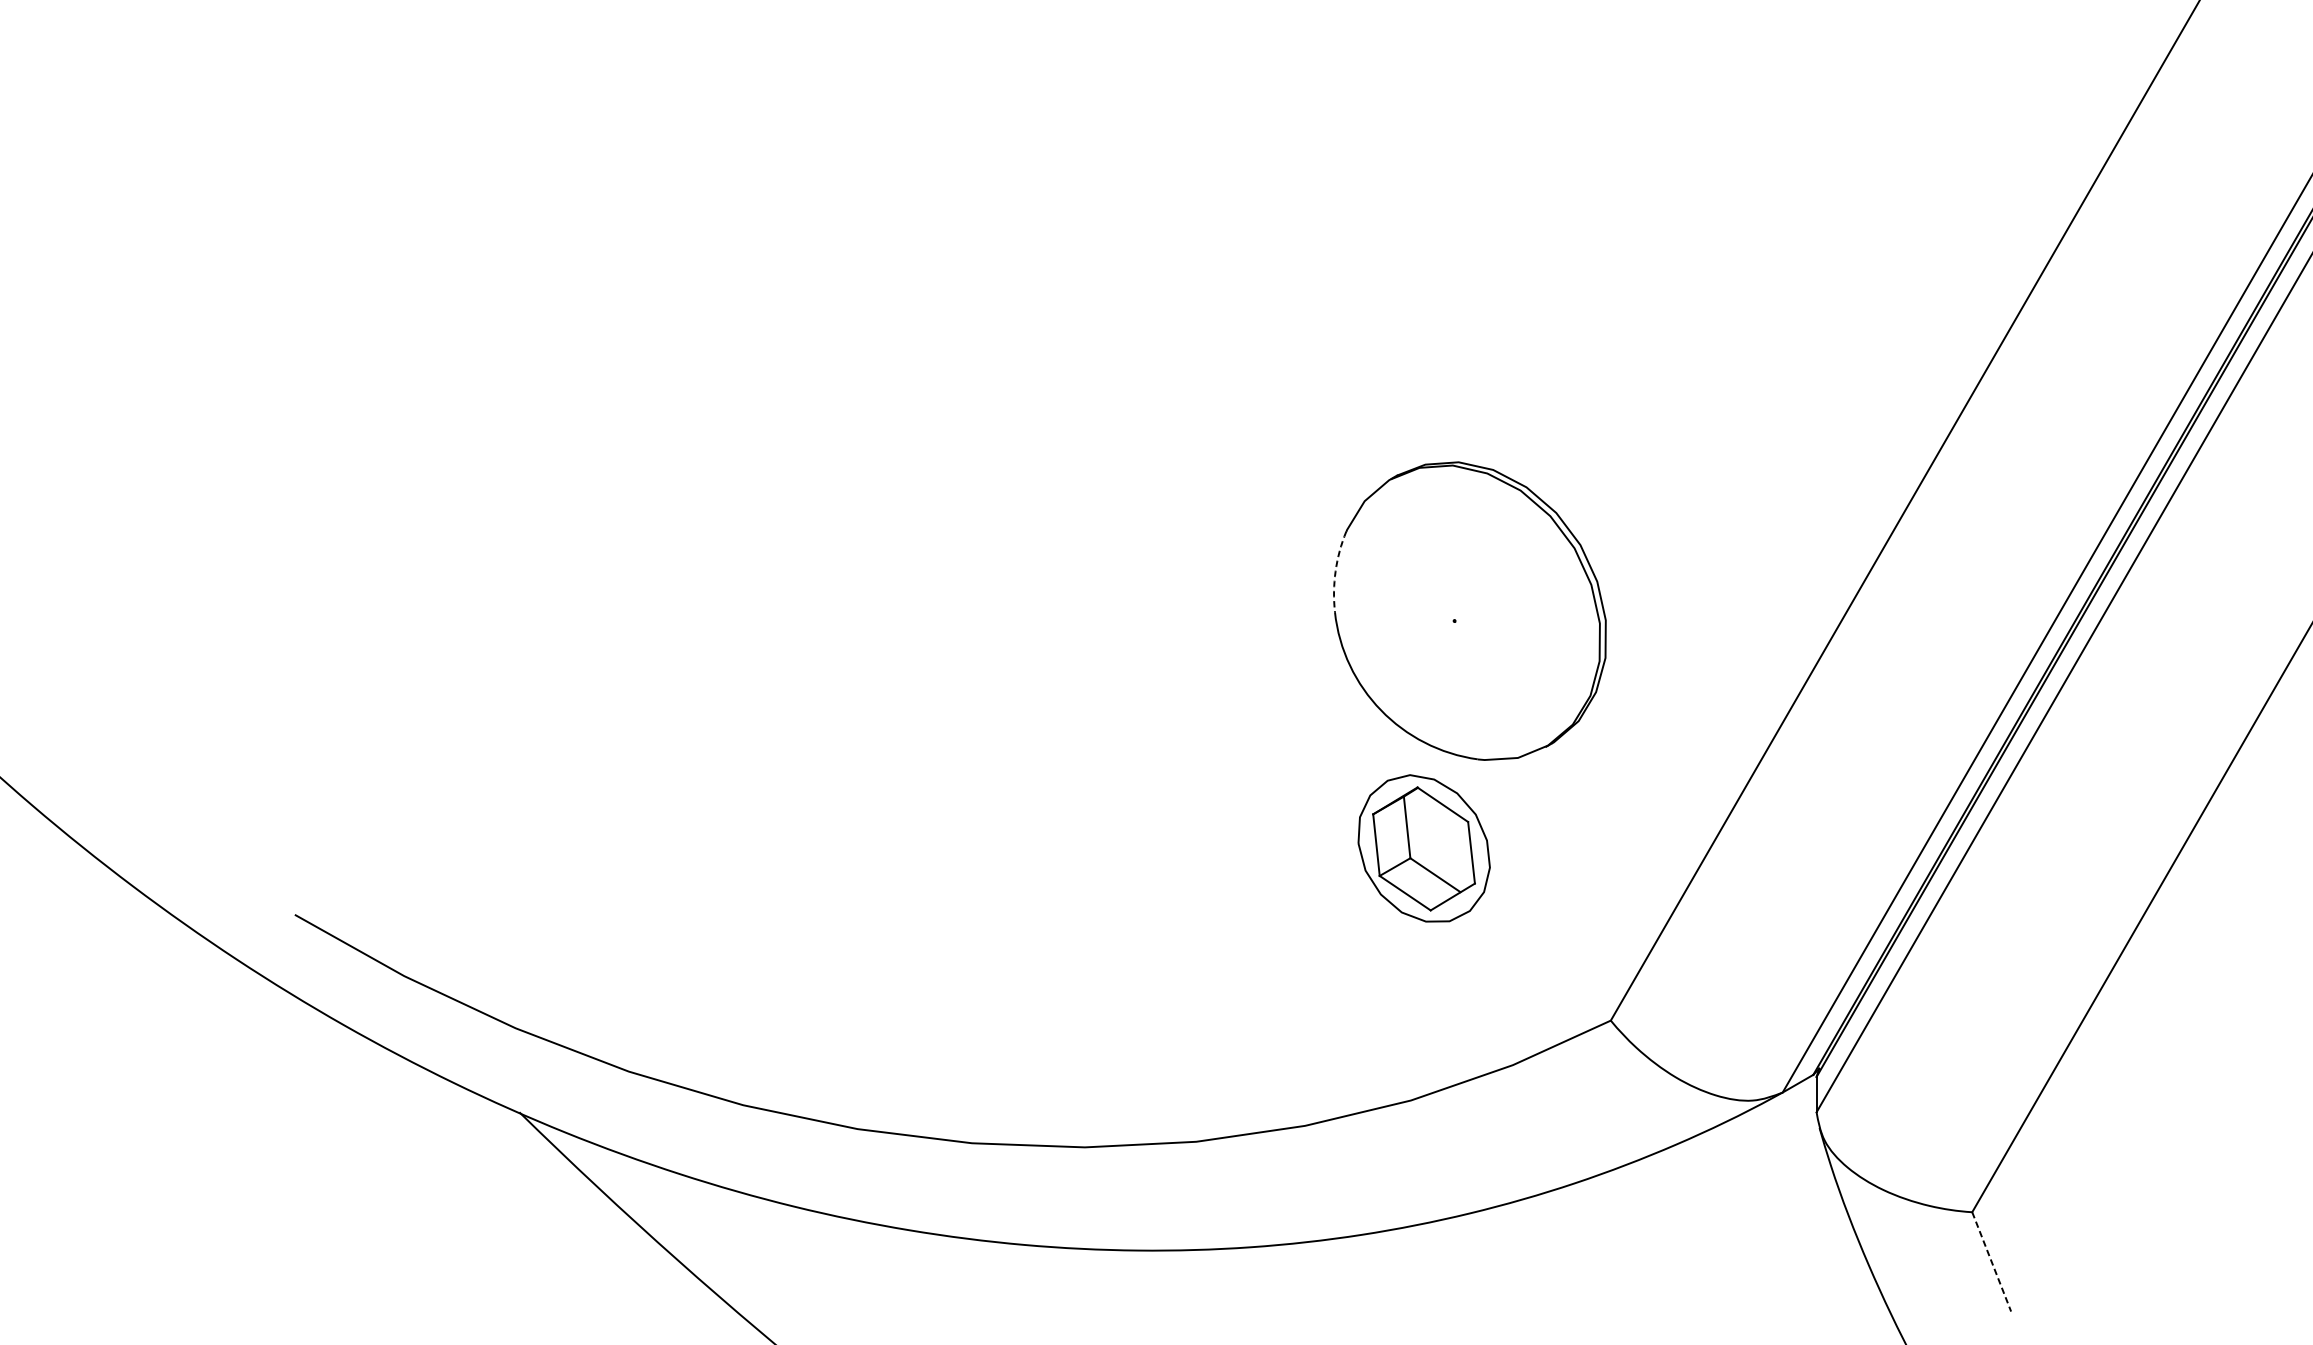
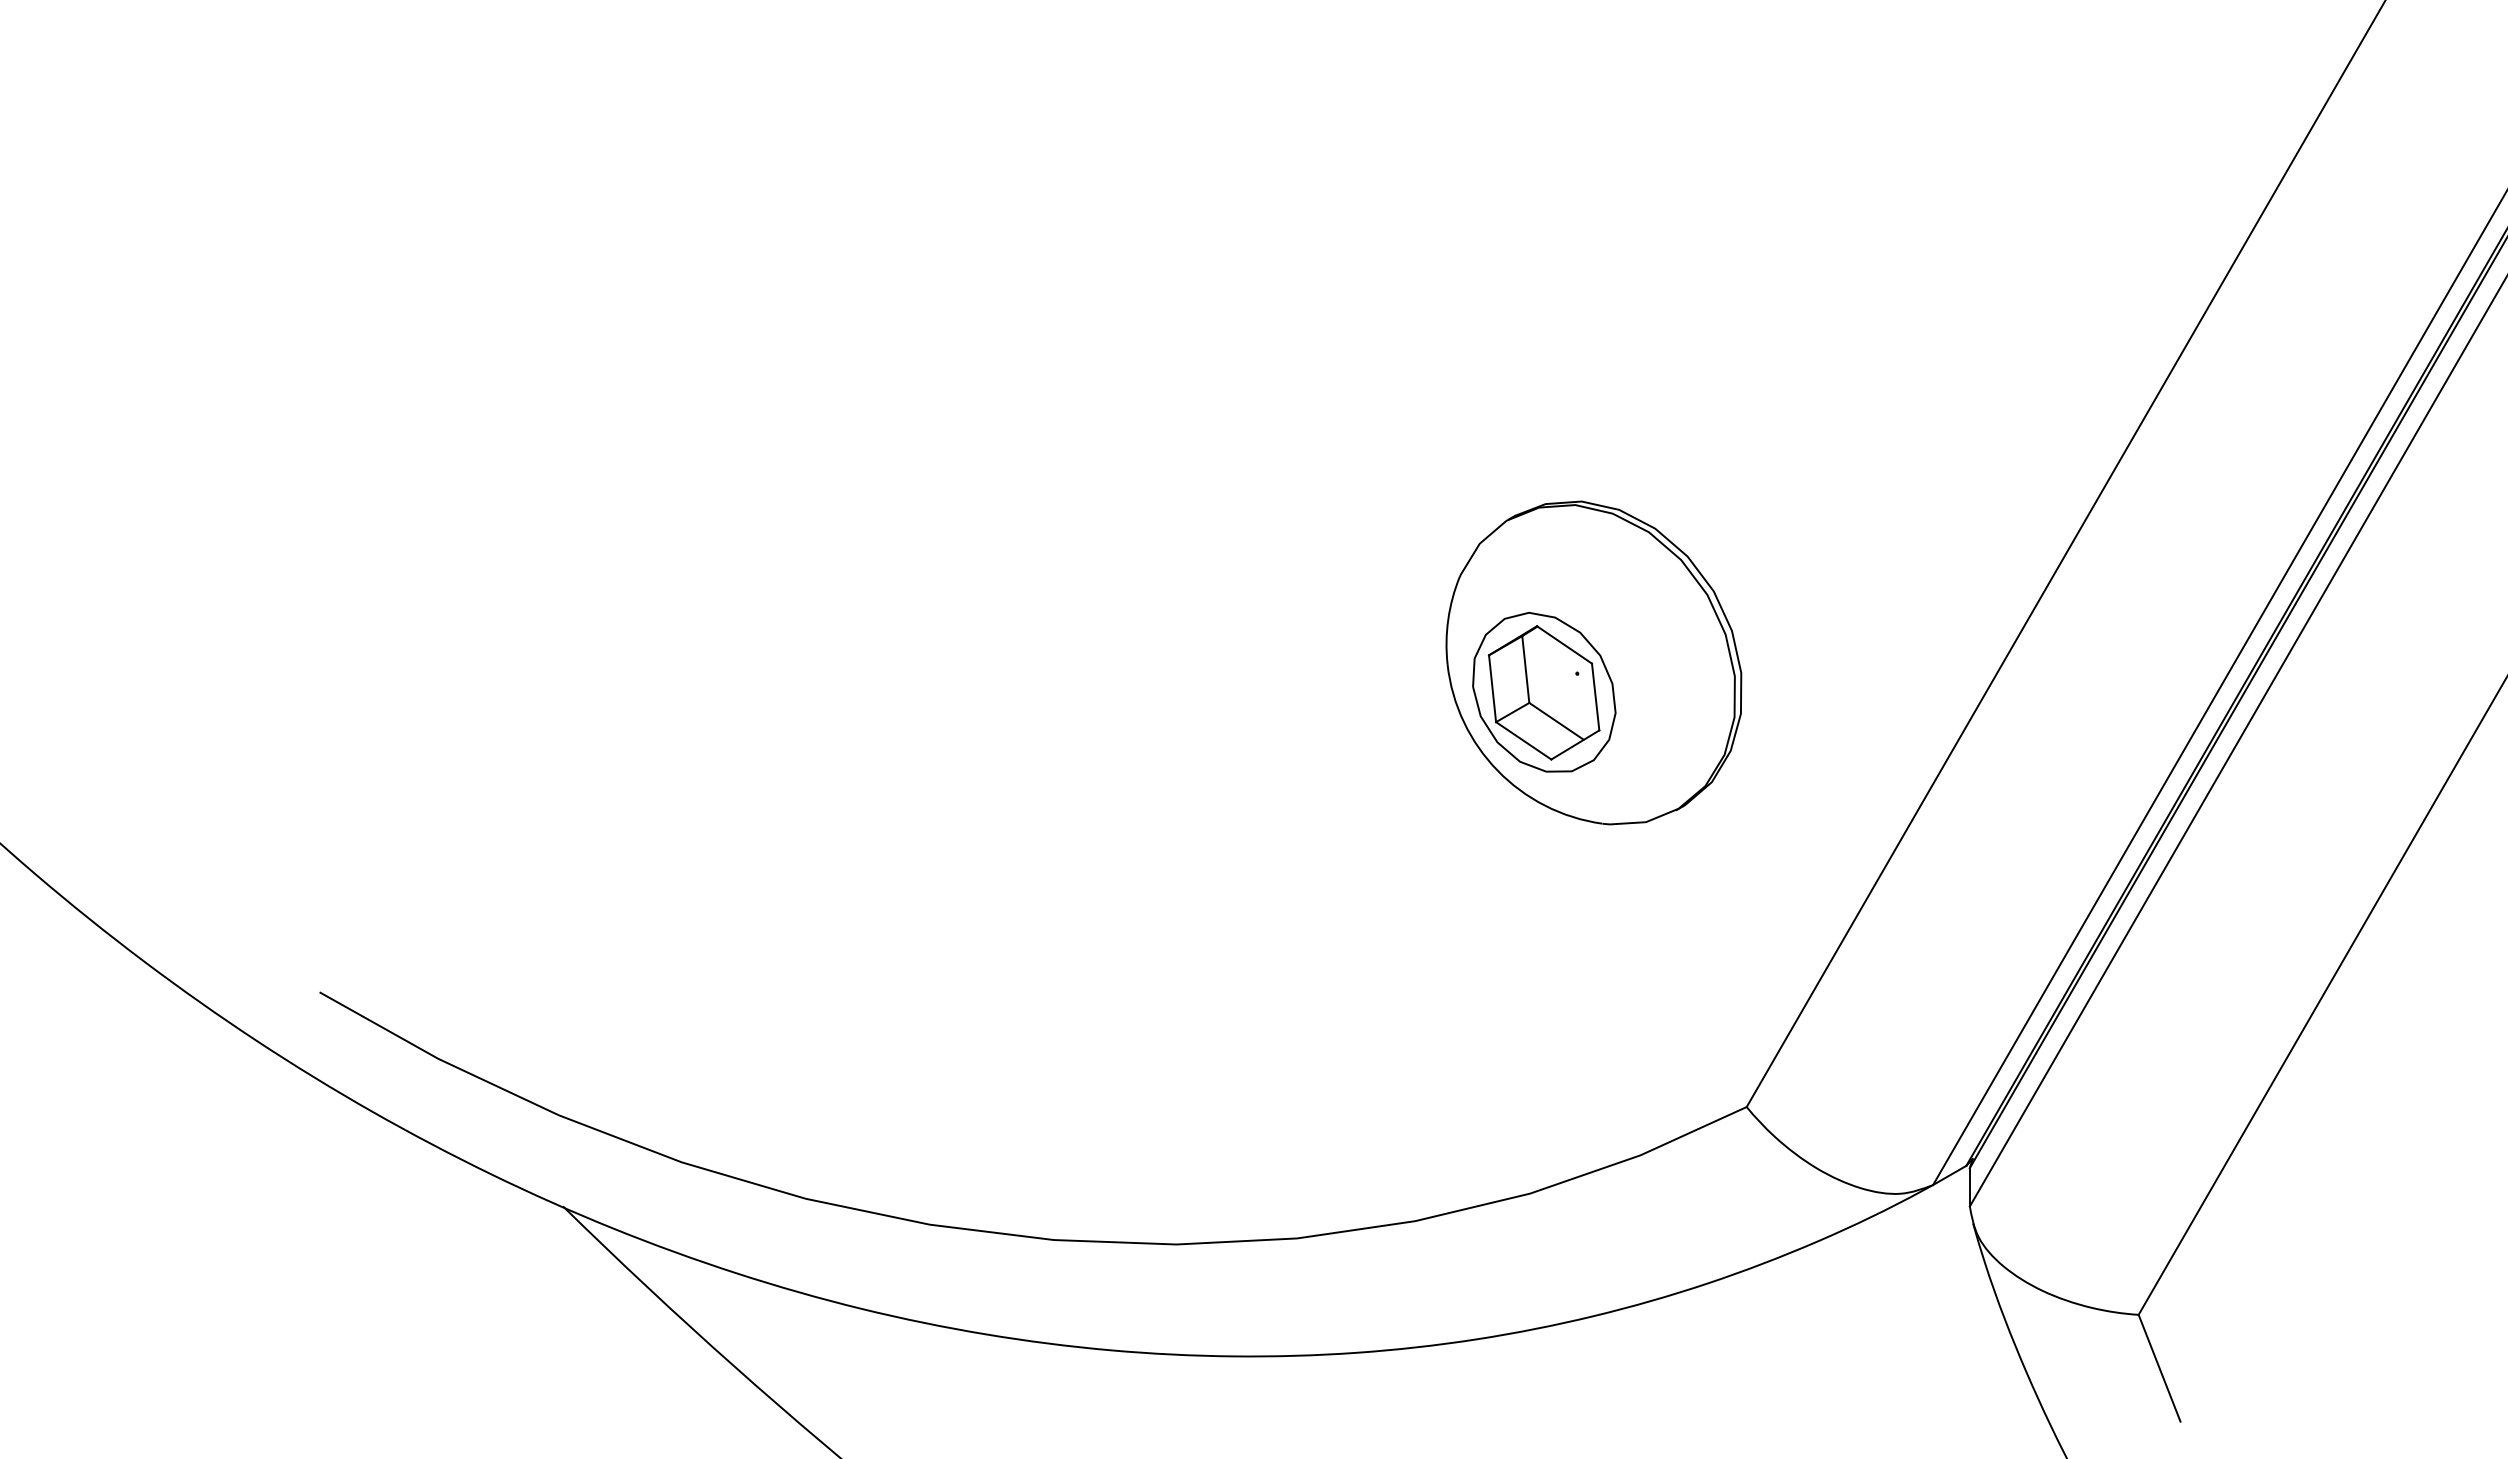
arc: (1335, 571) -> (1448, 619), dashed -> solid
part: (1424, 848) -> (1544, 692), moved
line: (1991, 1261) -> (2159, 1368), dashed -> solid

